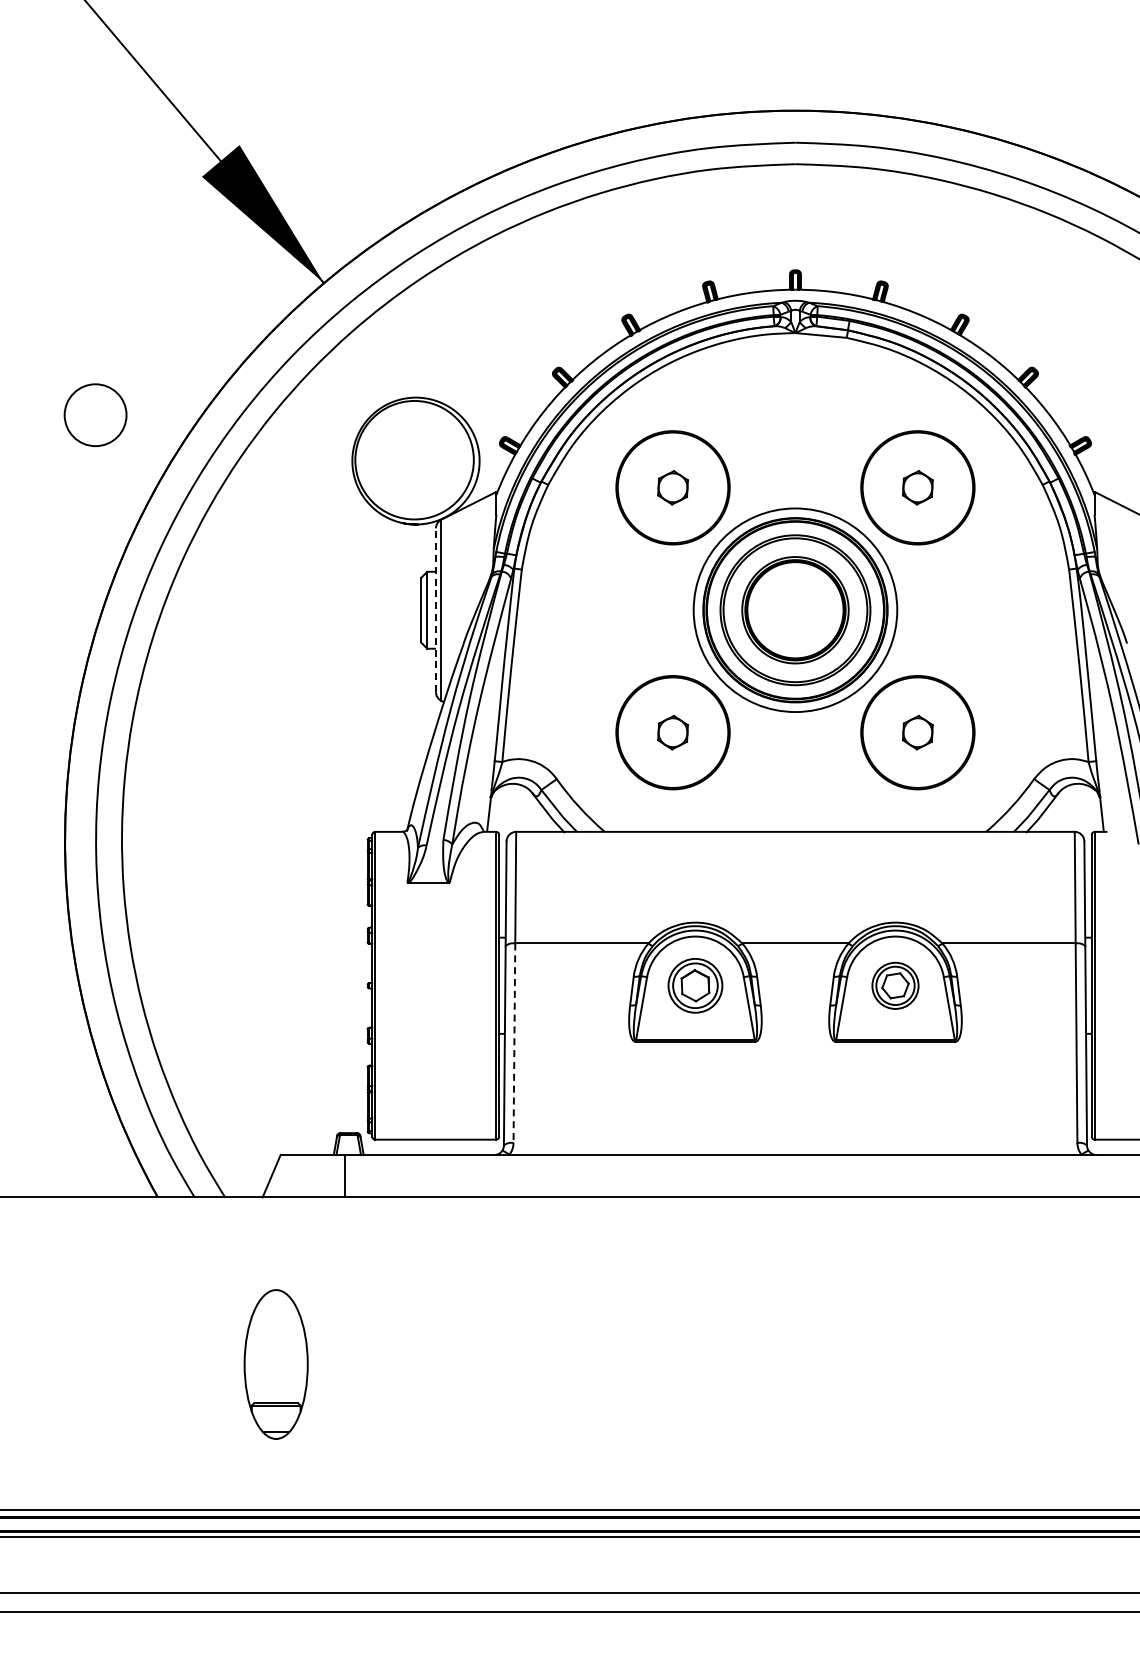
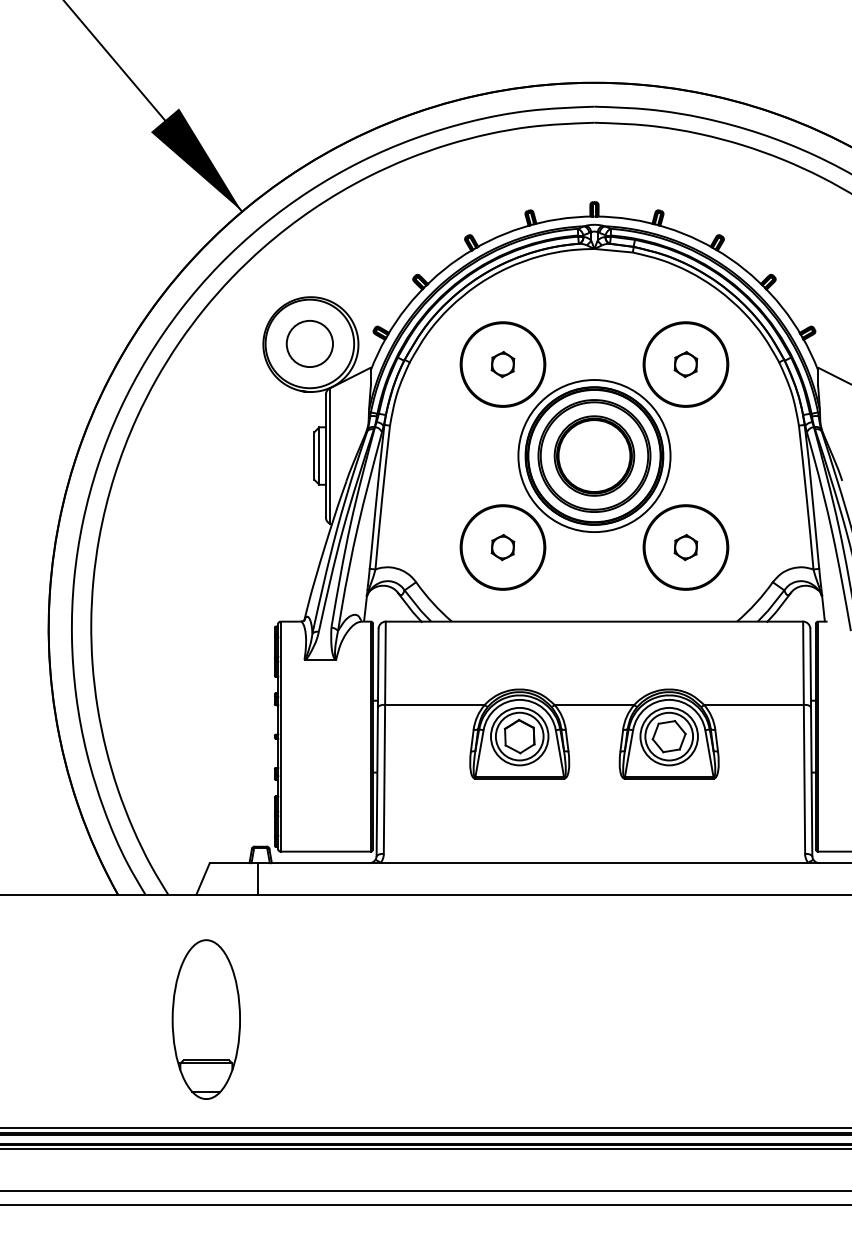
circle: (95, 414) -> (309, 343), moved
line: (435, 610) -> (325, 456), dashed -> solid
part: (695, 985) -> (519, 736), size x1.43
part: (895, 985) -> (669, 736), size x1.67
line: (514, 1043) -> (384, 779), dashed -> solid
part: (276, 1364) -> (206, 1019), size x1.43

